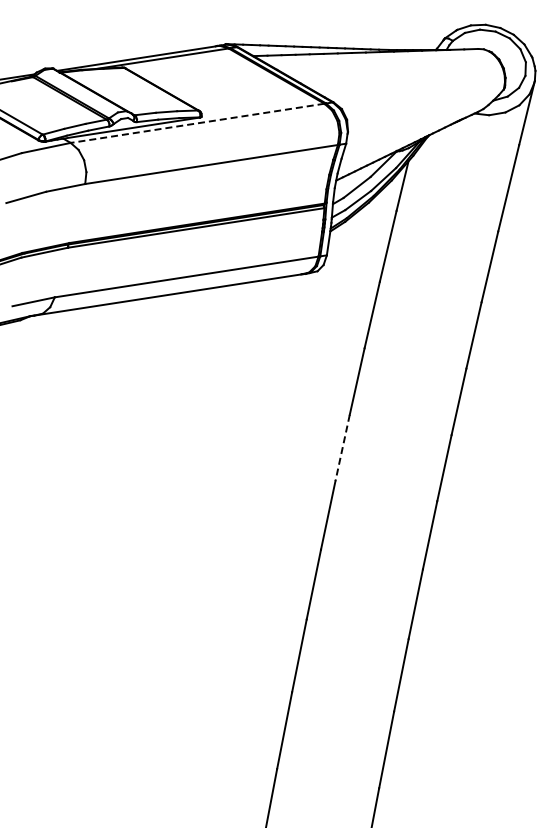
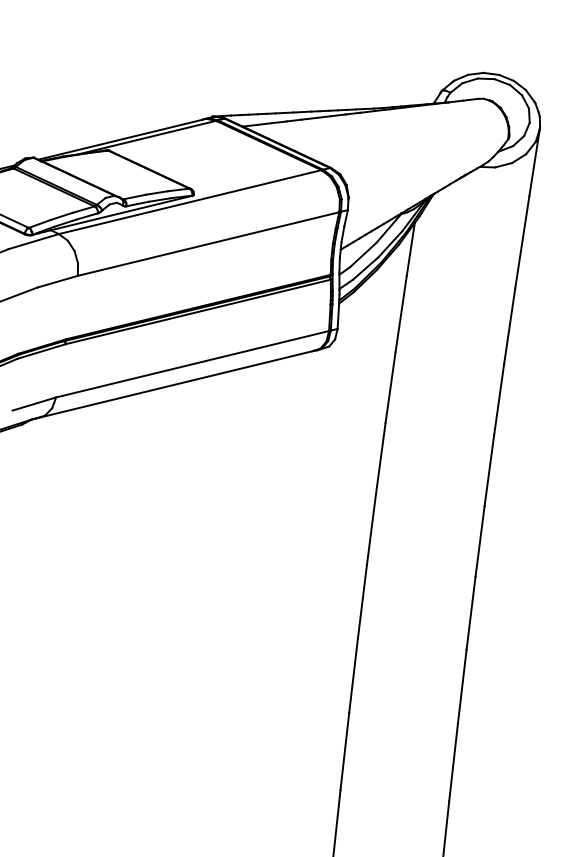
line: (197, 123) -> (190, 202), dashed -> solid
line: (342, 448) -> (371, 530), dashed -> solid

